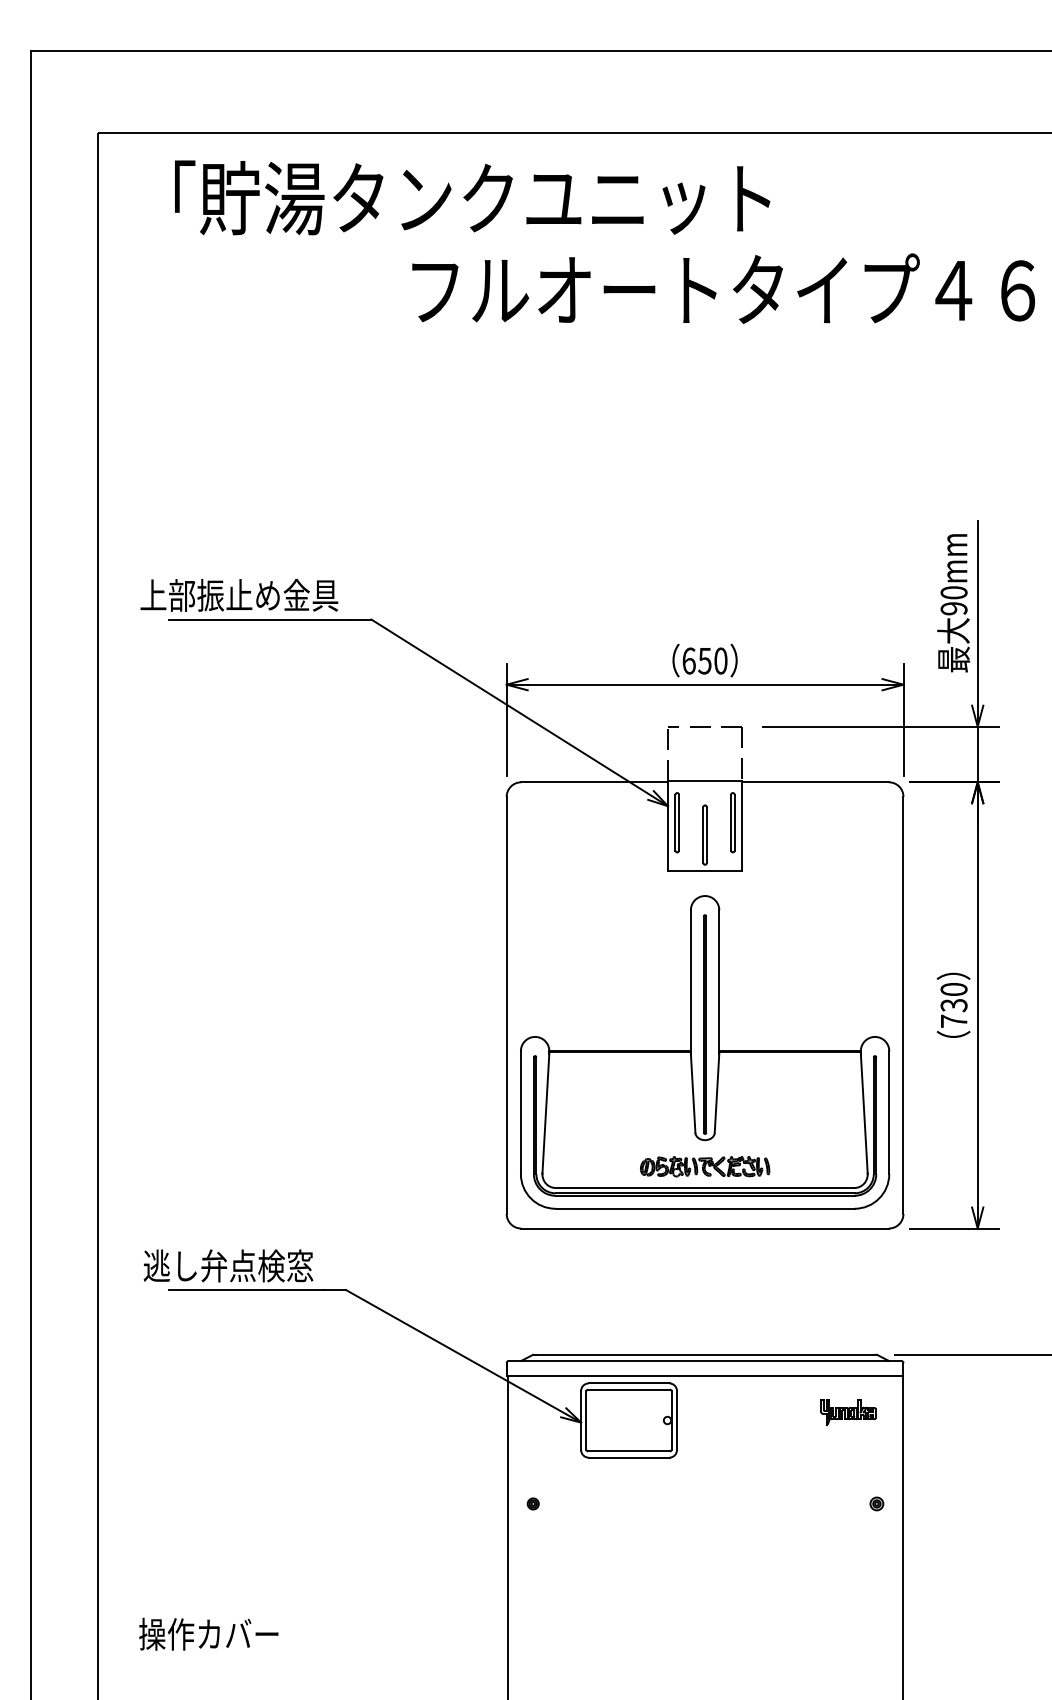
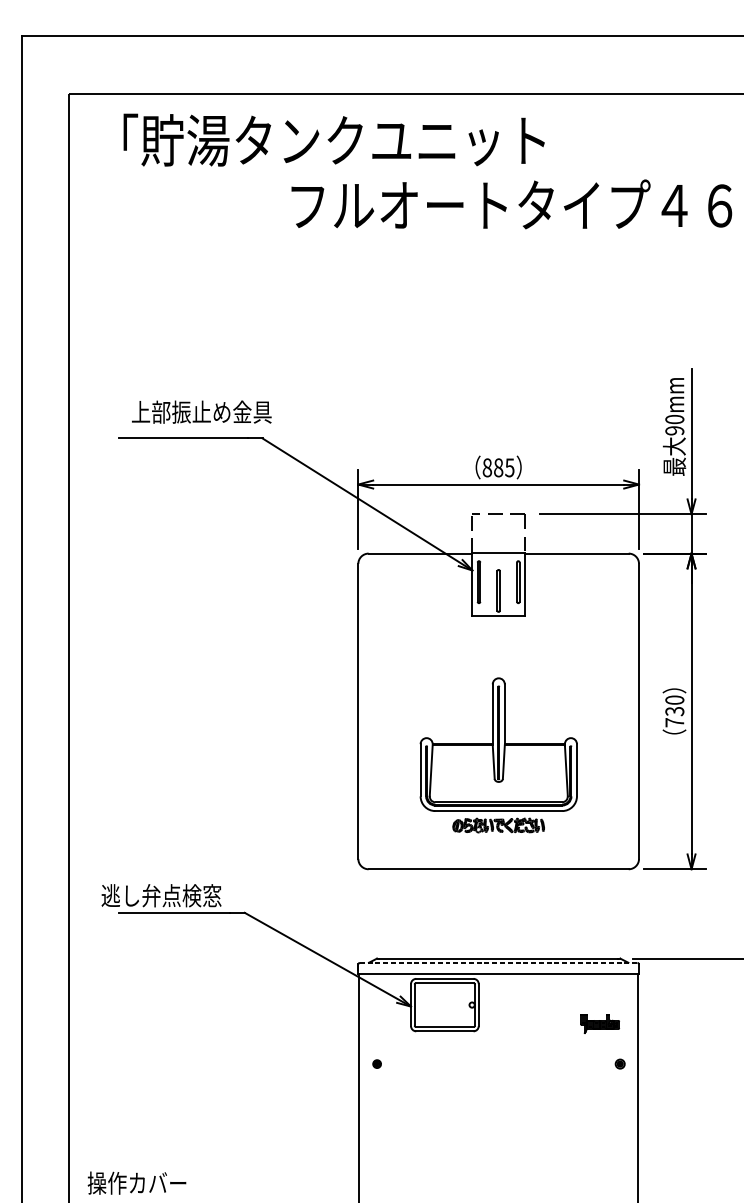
text: (239, 594) -> (201, 411), moved
text: (704, 660) -> (498, 467), 650 -> 885
part: (705, 1052) -> (498, 744), size x0.6
line: (705, 1360) -> (498, 962), solid -> dashed
part: (848, 1412) -> (600, 1024), moved
text: (208, 1633) -> (136, 1182), moved

